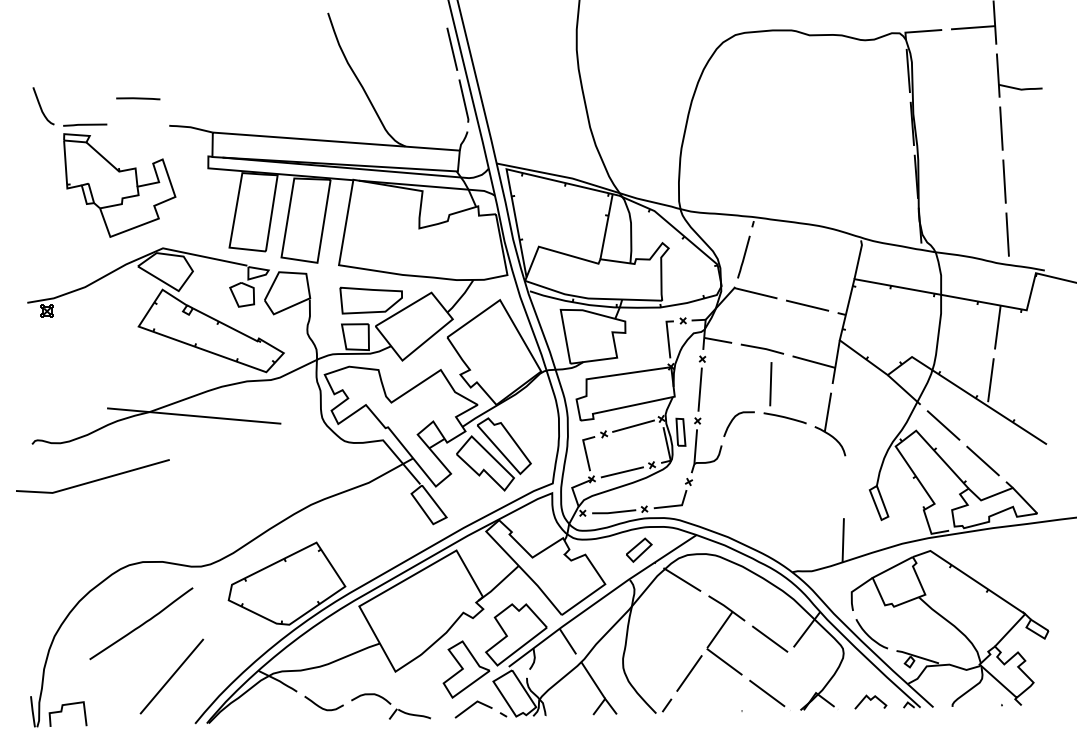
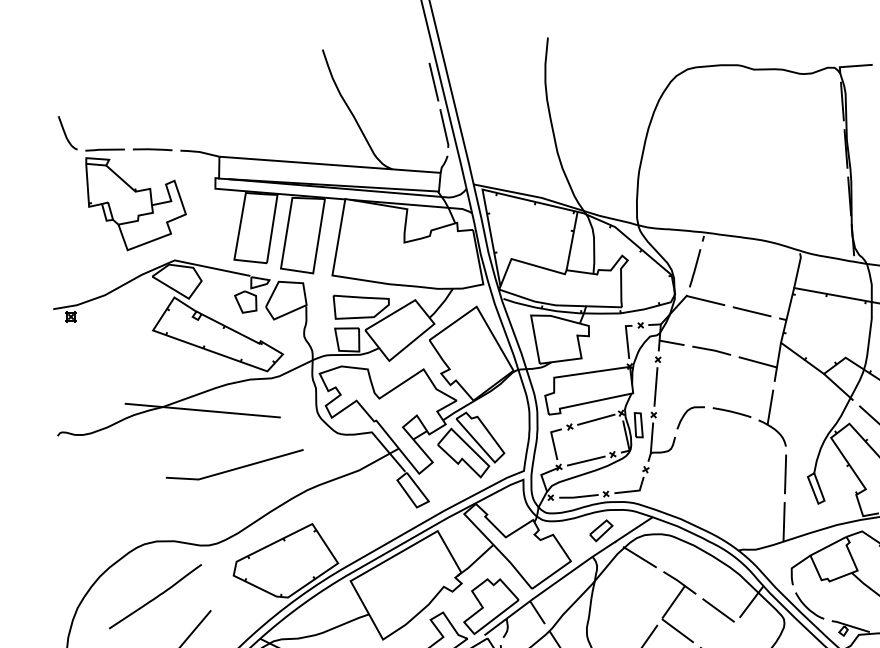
line: (138, 98) -> (152, 149), moved
line: (770, 384) -> (785, 474), moved
line: (92, 480) -> (234, 468), moved

